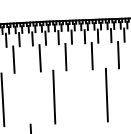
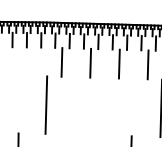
line: (39, 57) -> (33, 61), removed
line: (13, 59) -> (4, 61), removed
line: (106, 94) -> (103, 106), removed

